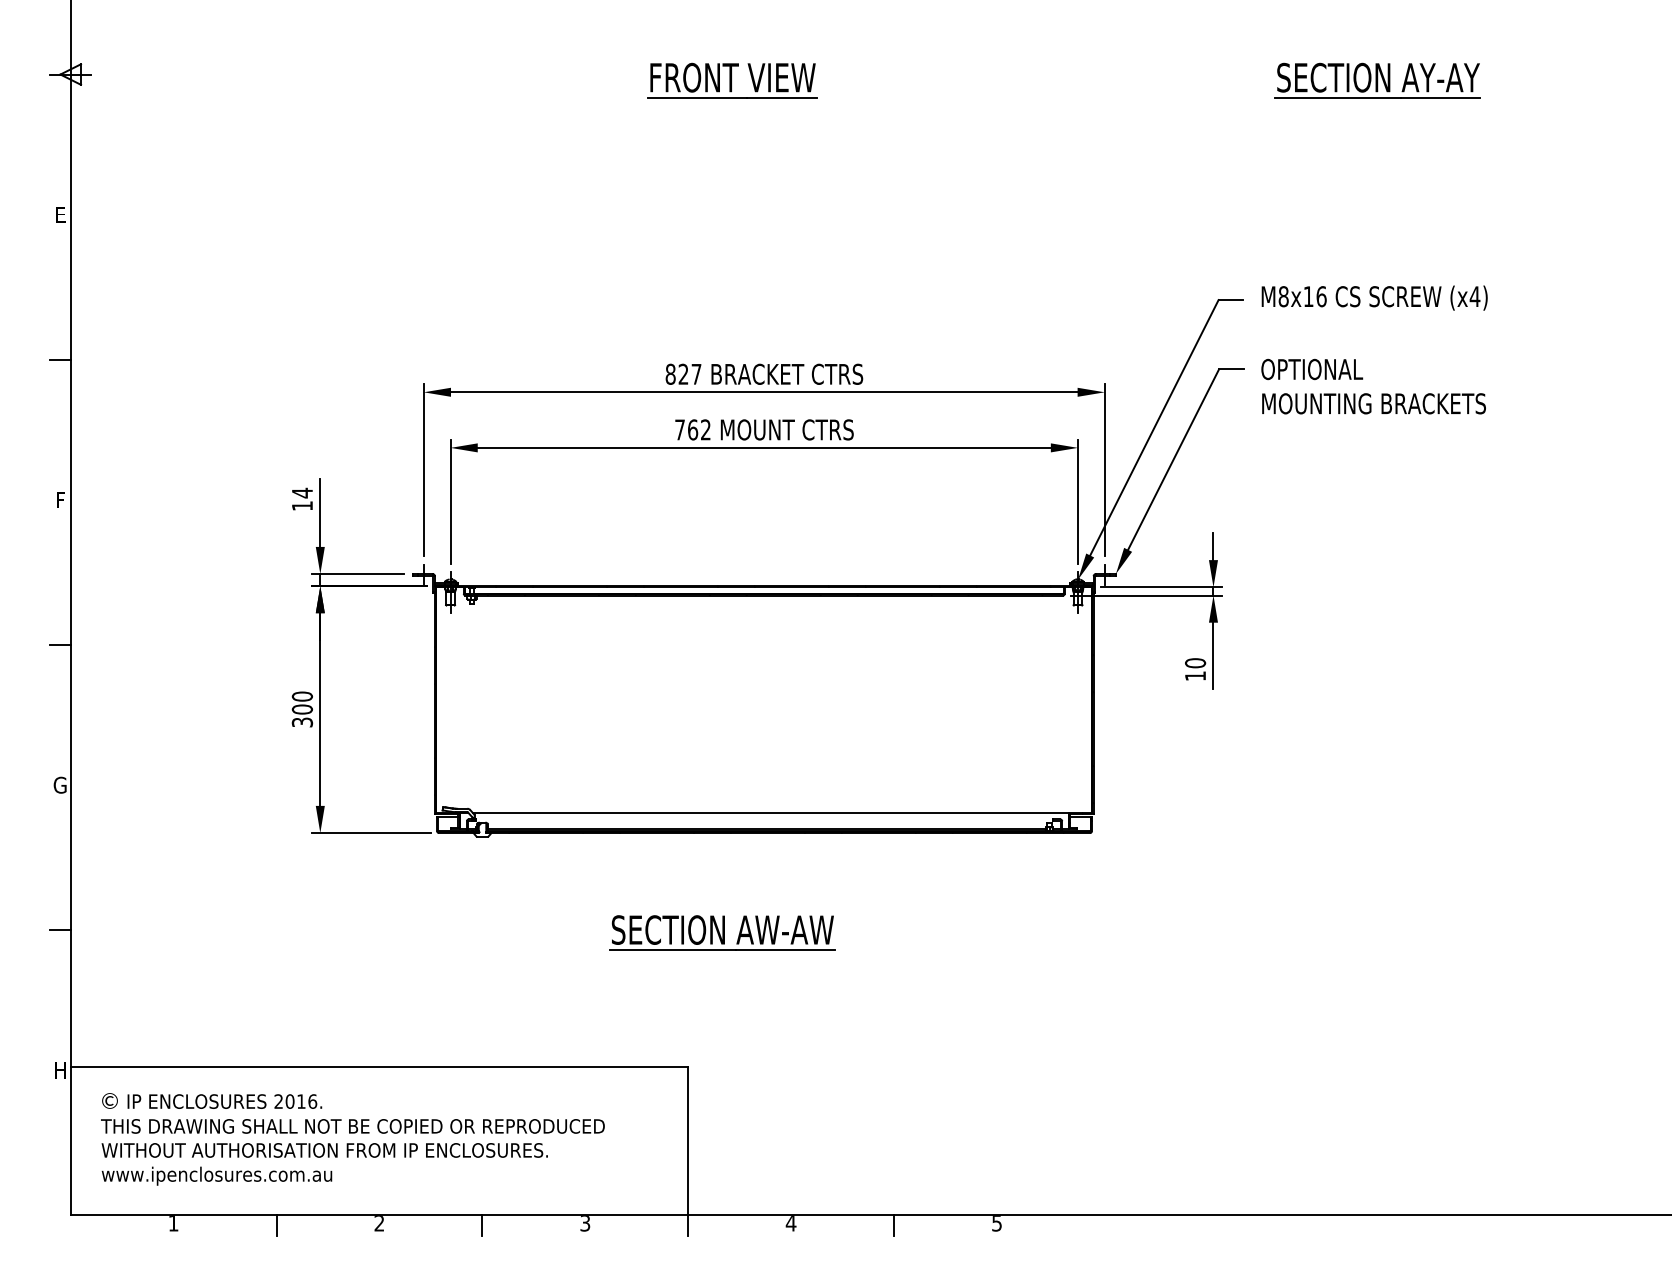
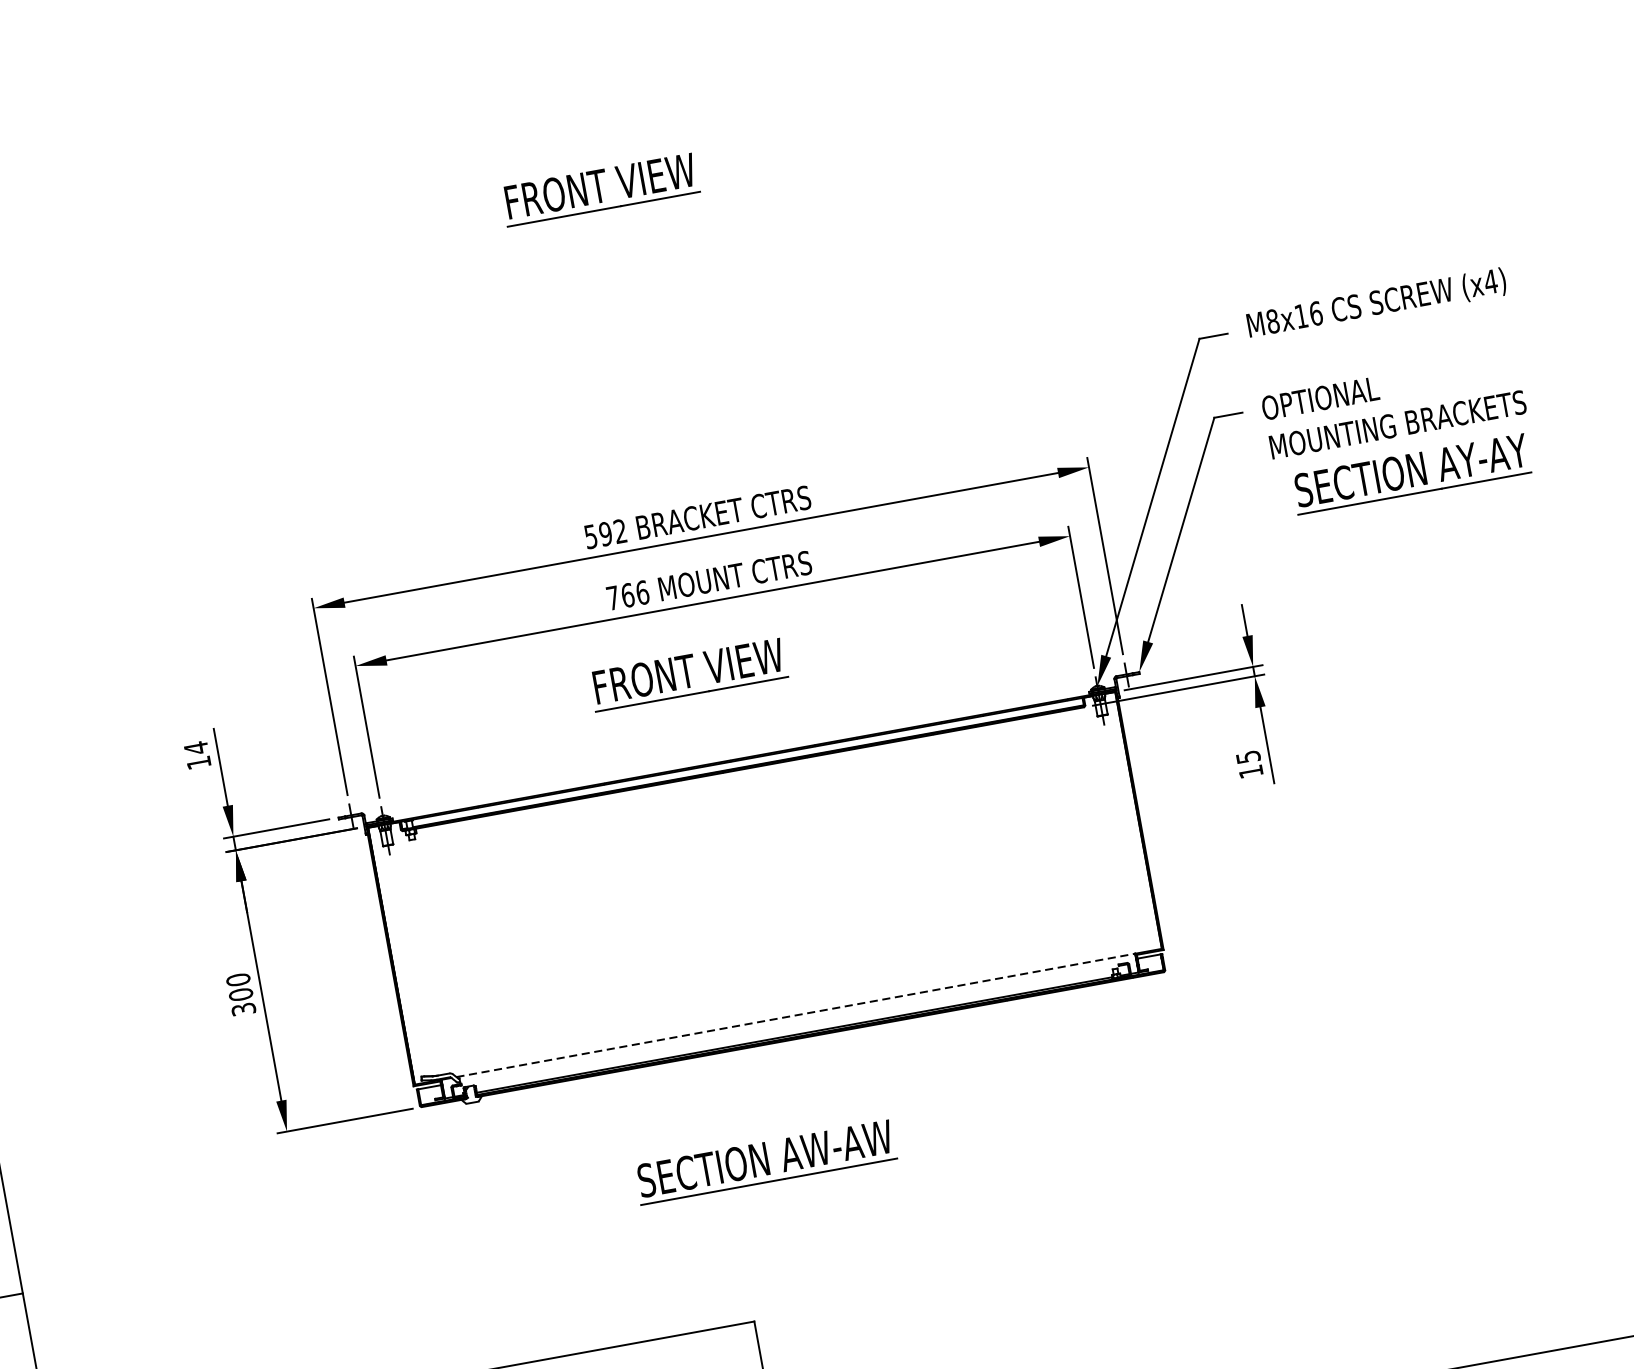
part: (1377, 80) -> (1410, 473), moved
text: (683, 373) -> (605, 533), 827 -> 592
text: (706, 429) -> (643, 592), 762 -> 766
part: (732, 506) -> (688, 674), added
text: (1195, 663) -> (1248, 757), 10 -> 15
line: (771, 812) -> (796, 1014), solid -> dashed

